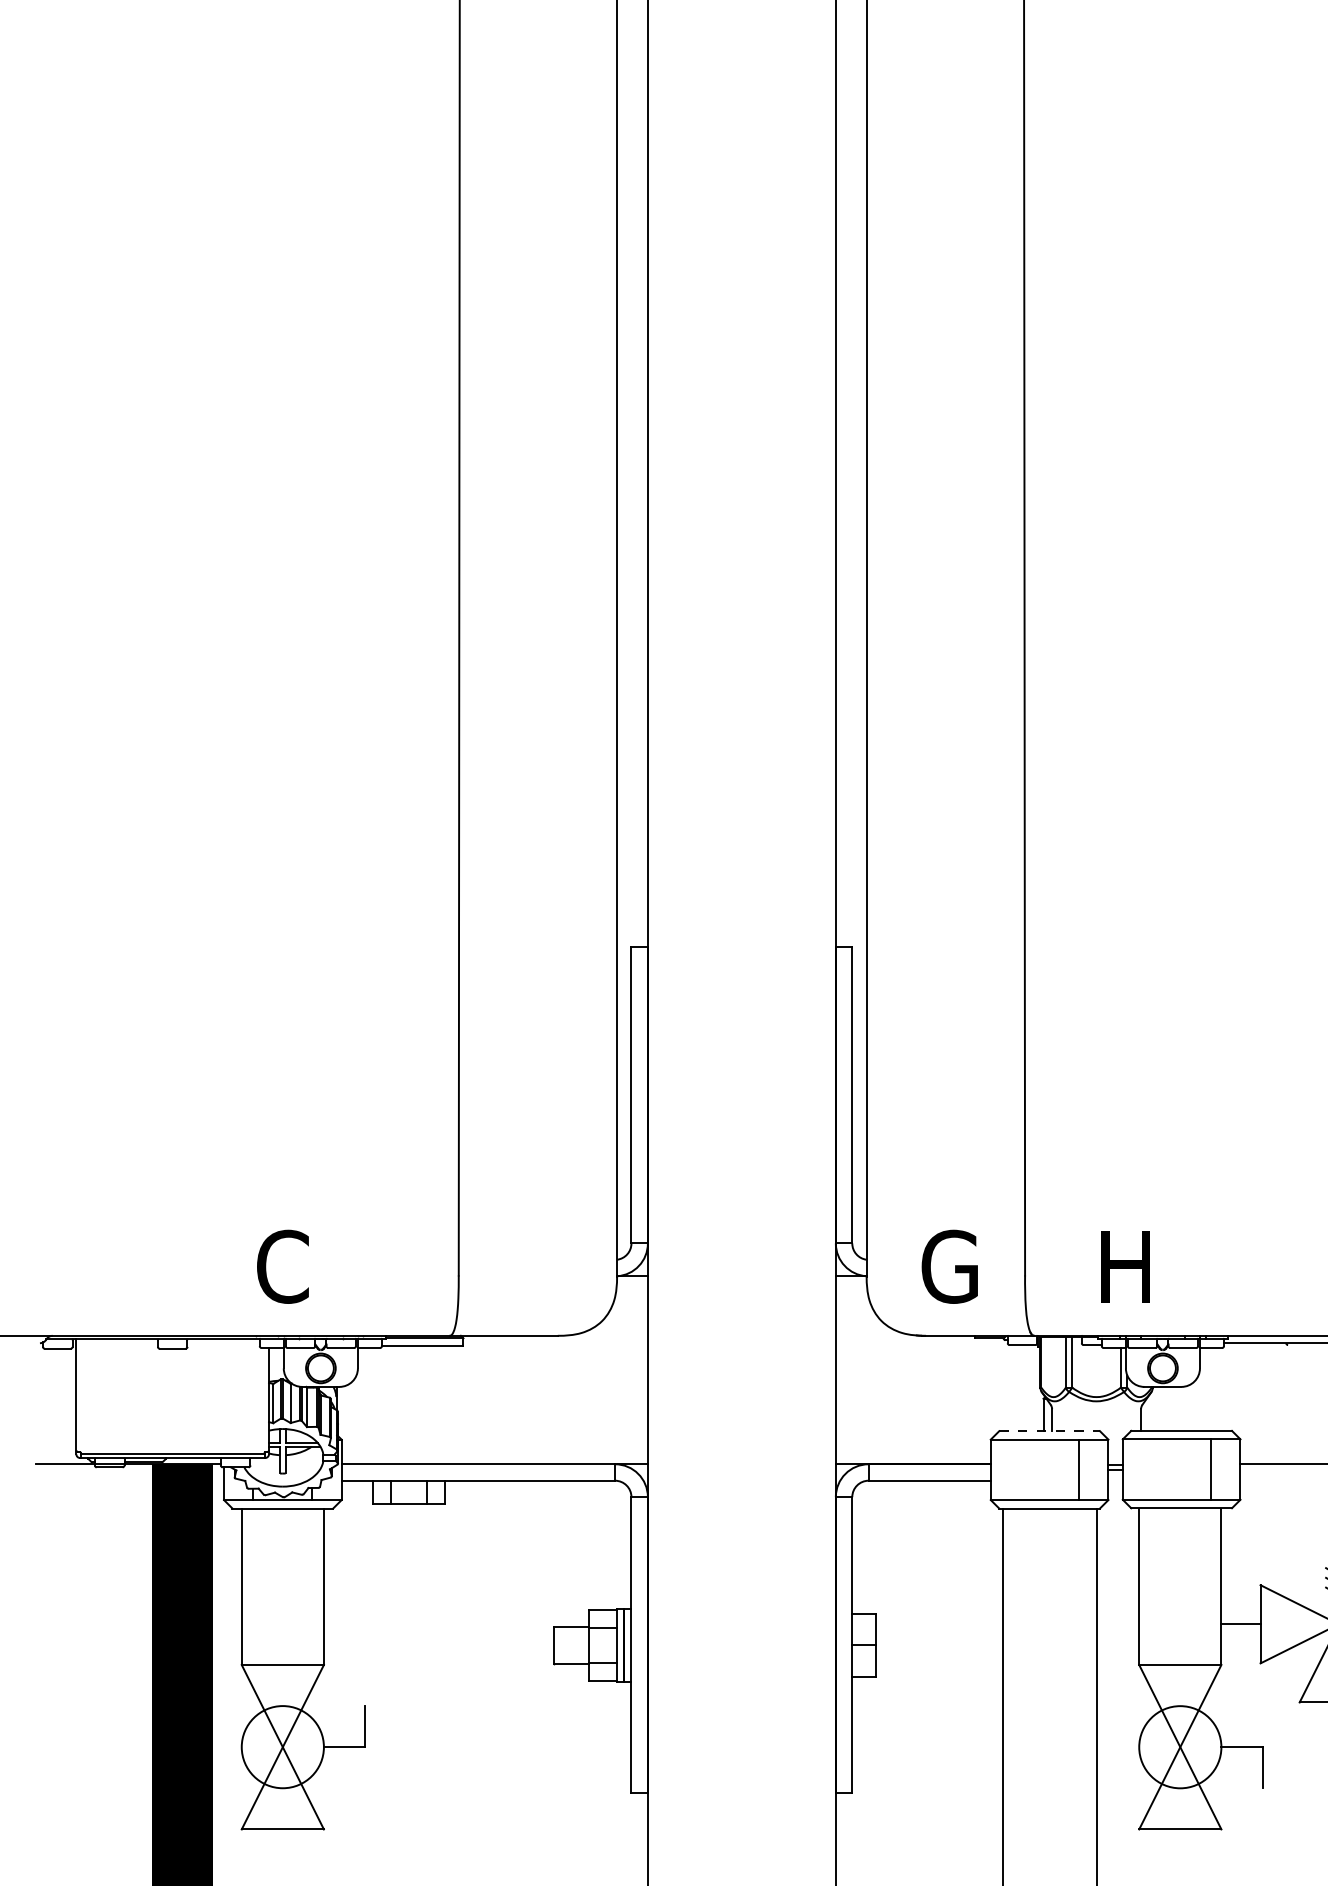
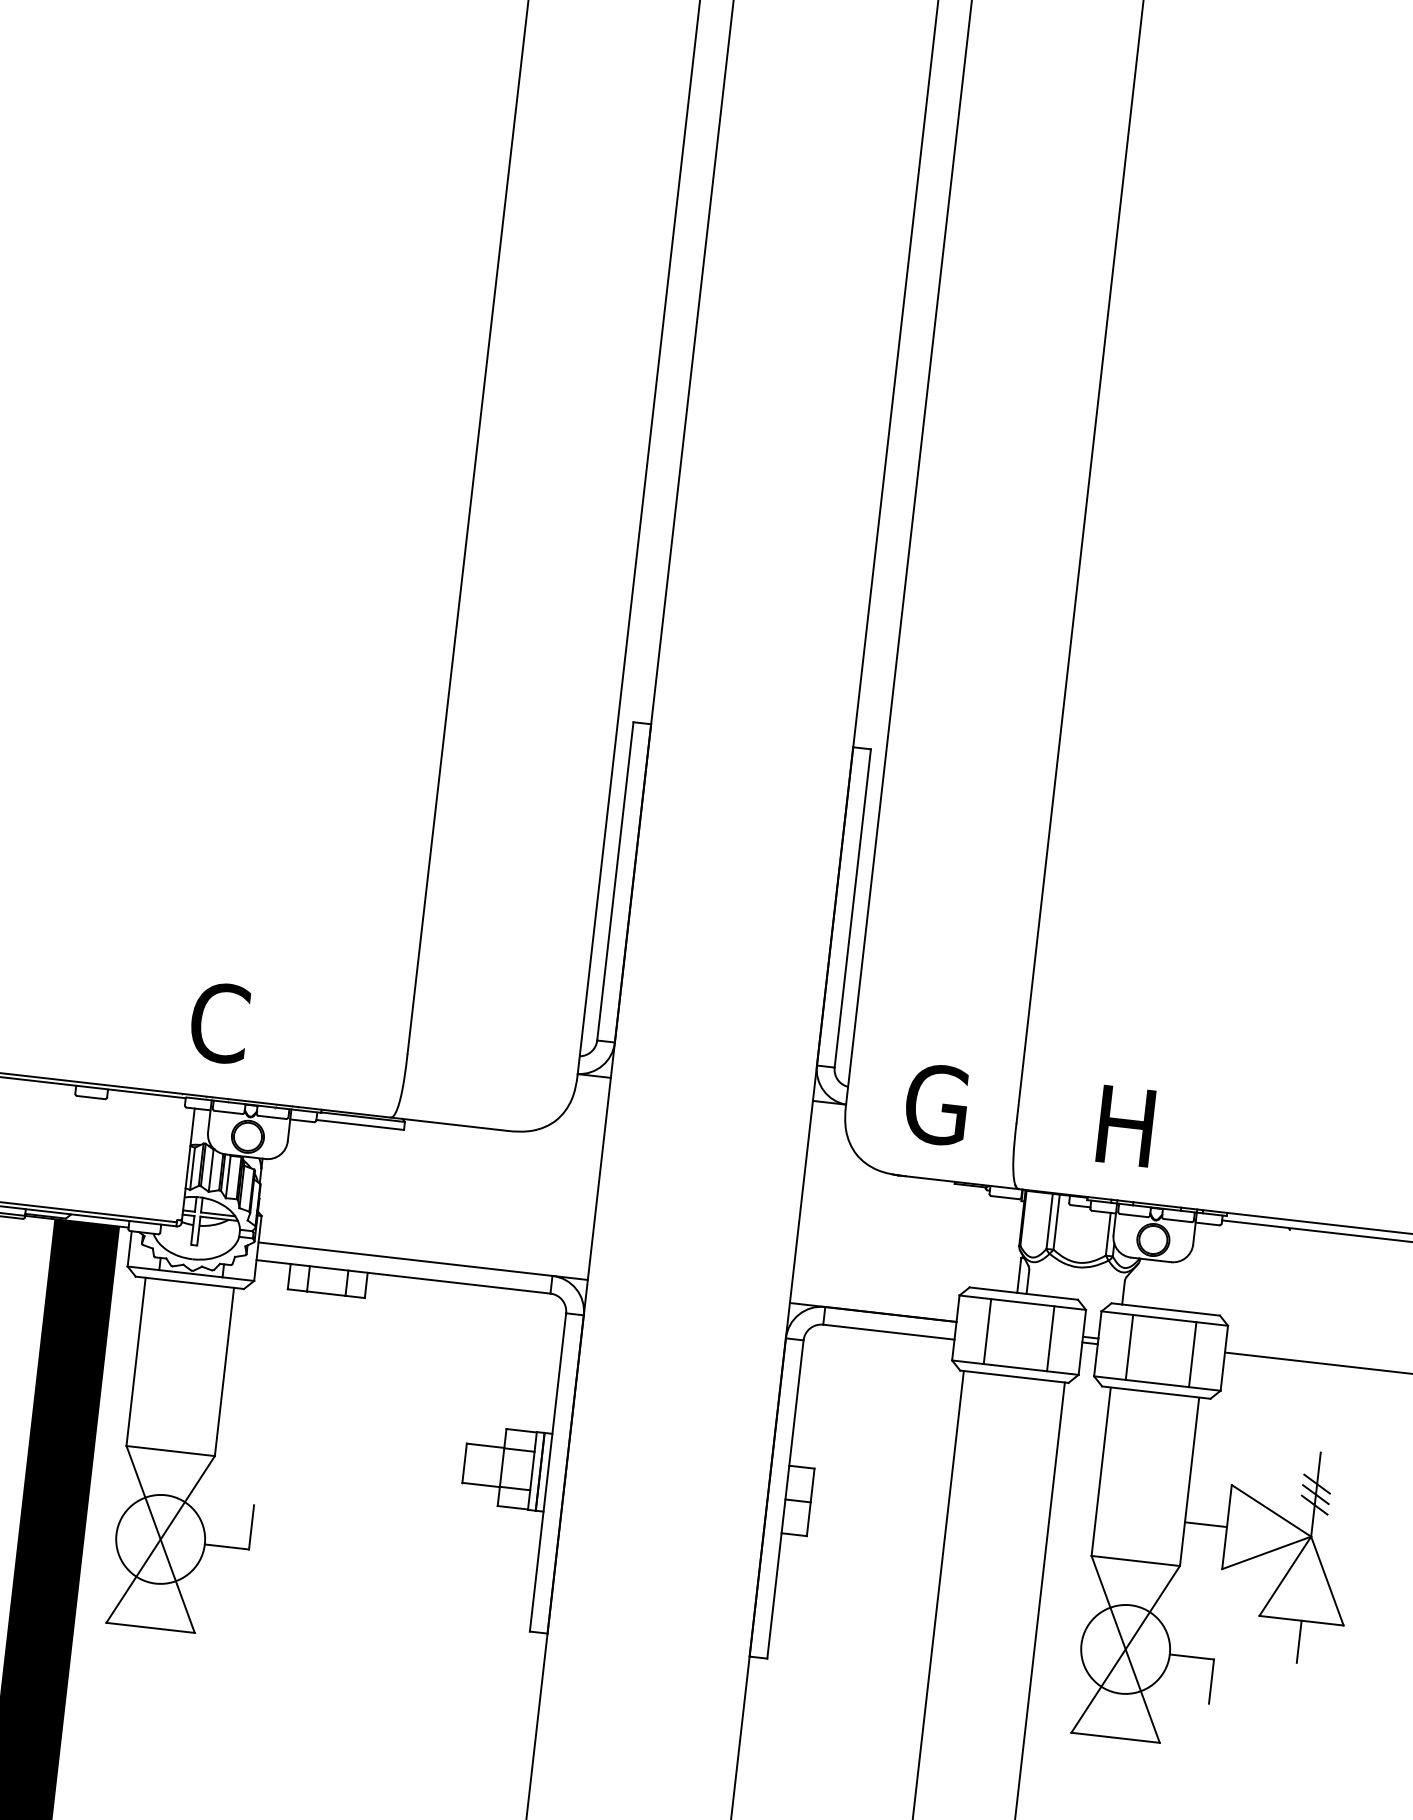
line: (1050, 1431) -> (1024, 1294), dashed -> solid
line: (1020, 1469) -> (987, 1331), added
line: (1152, 1469) -> (1129, 1347), added

